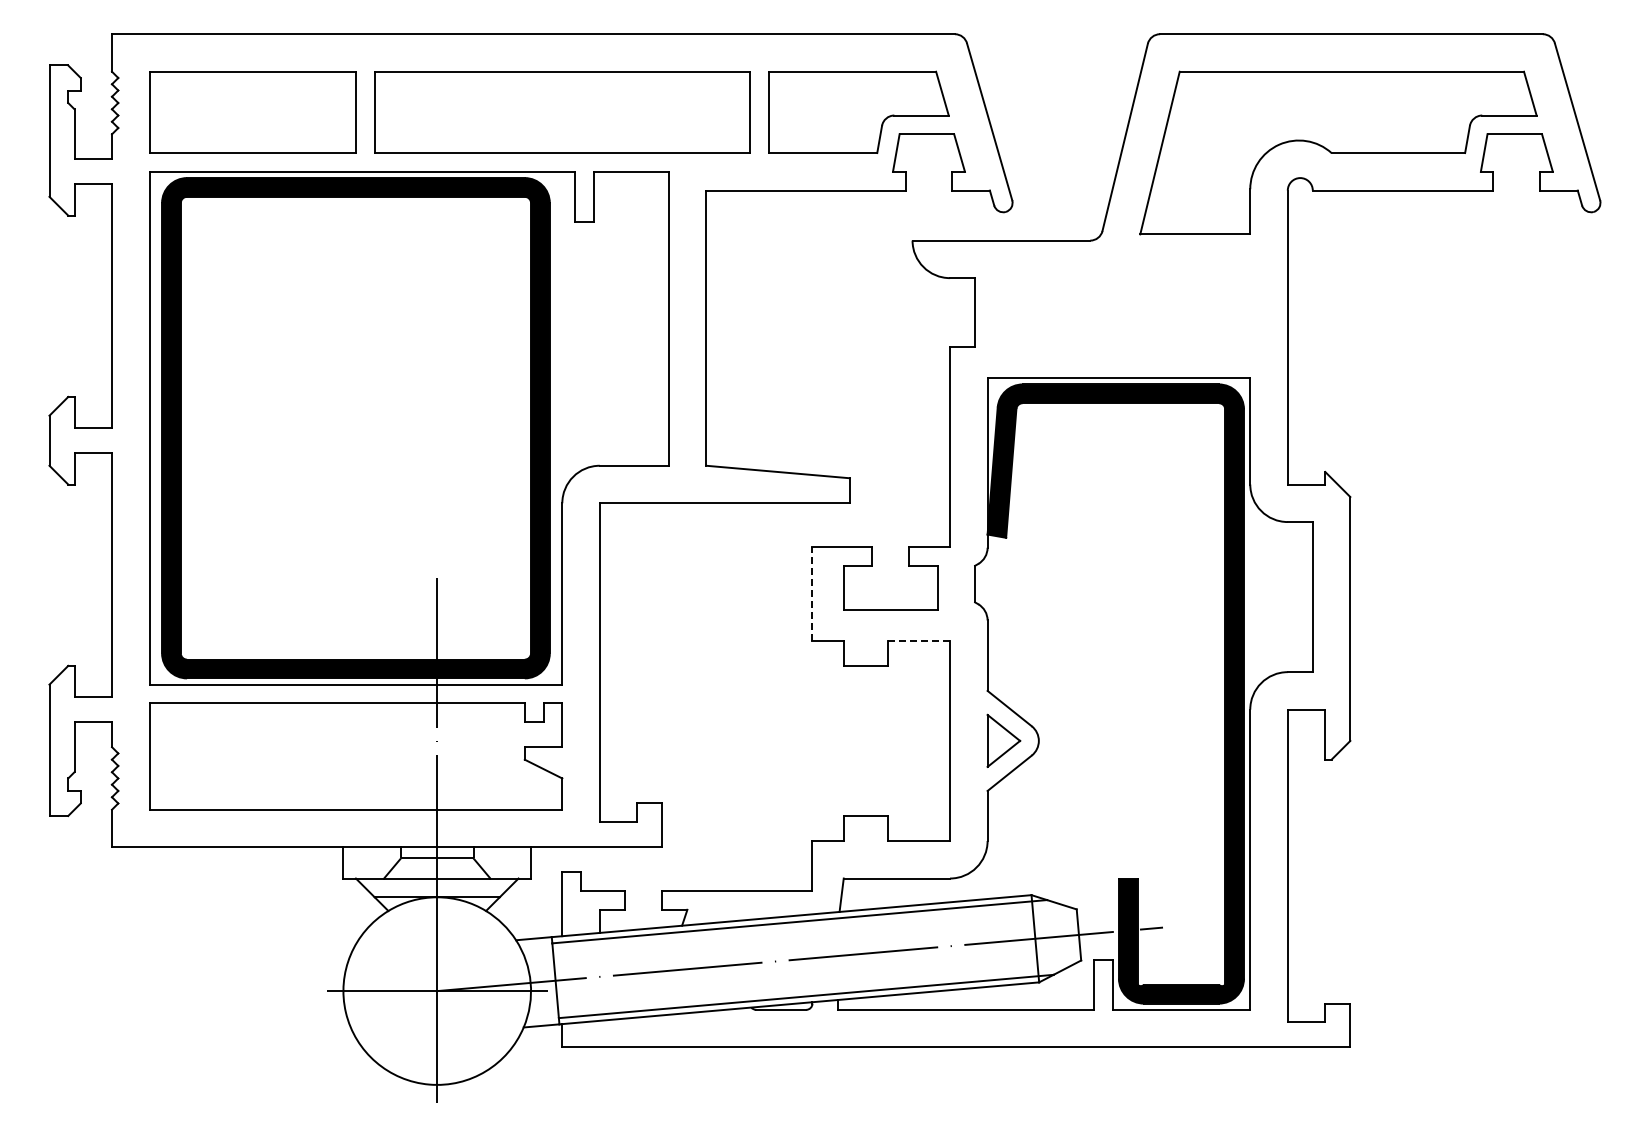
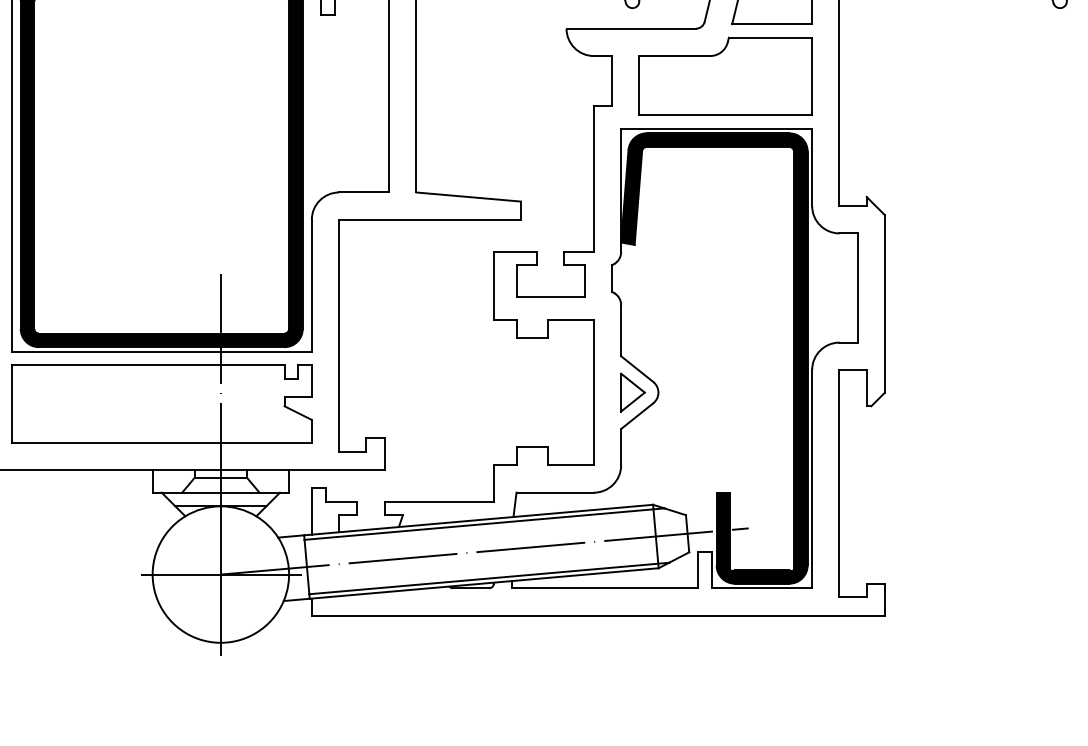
part: (1131, 305) -> (725, 75), added
line: (812, 593) -> (493, 285), dashed -> solid
line: (918, 640) -> (570, 319), dashed -> solid

